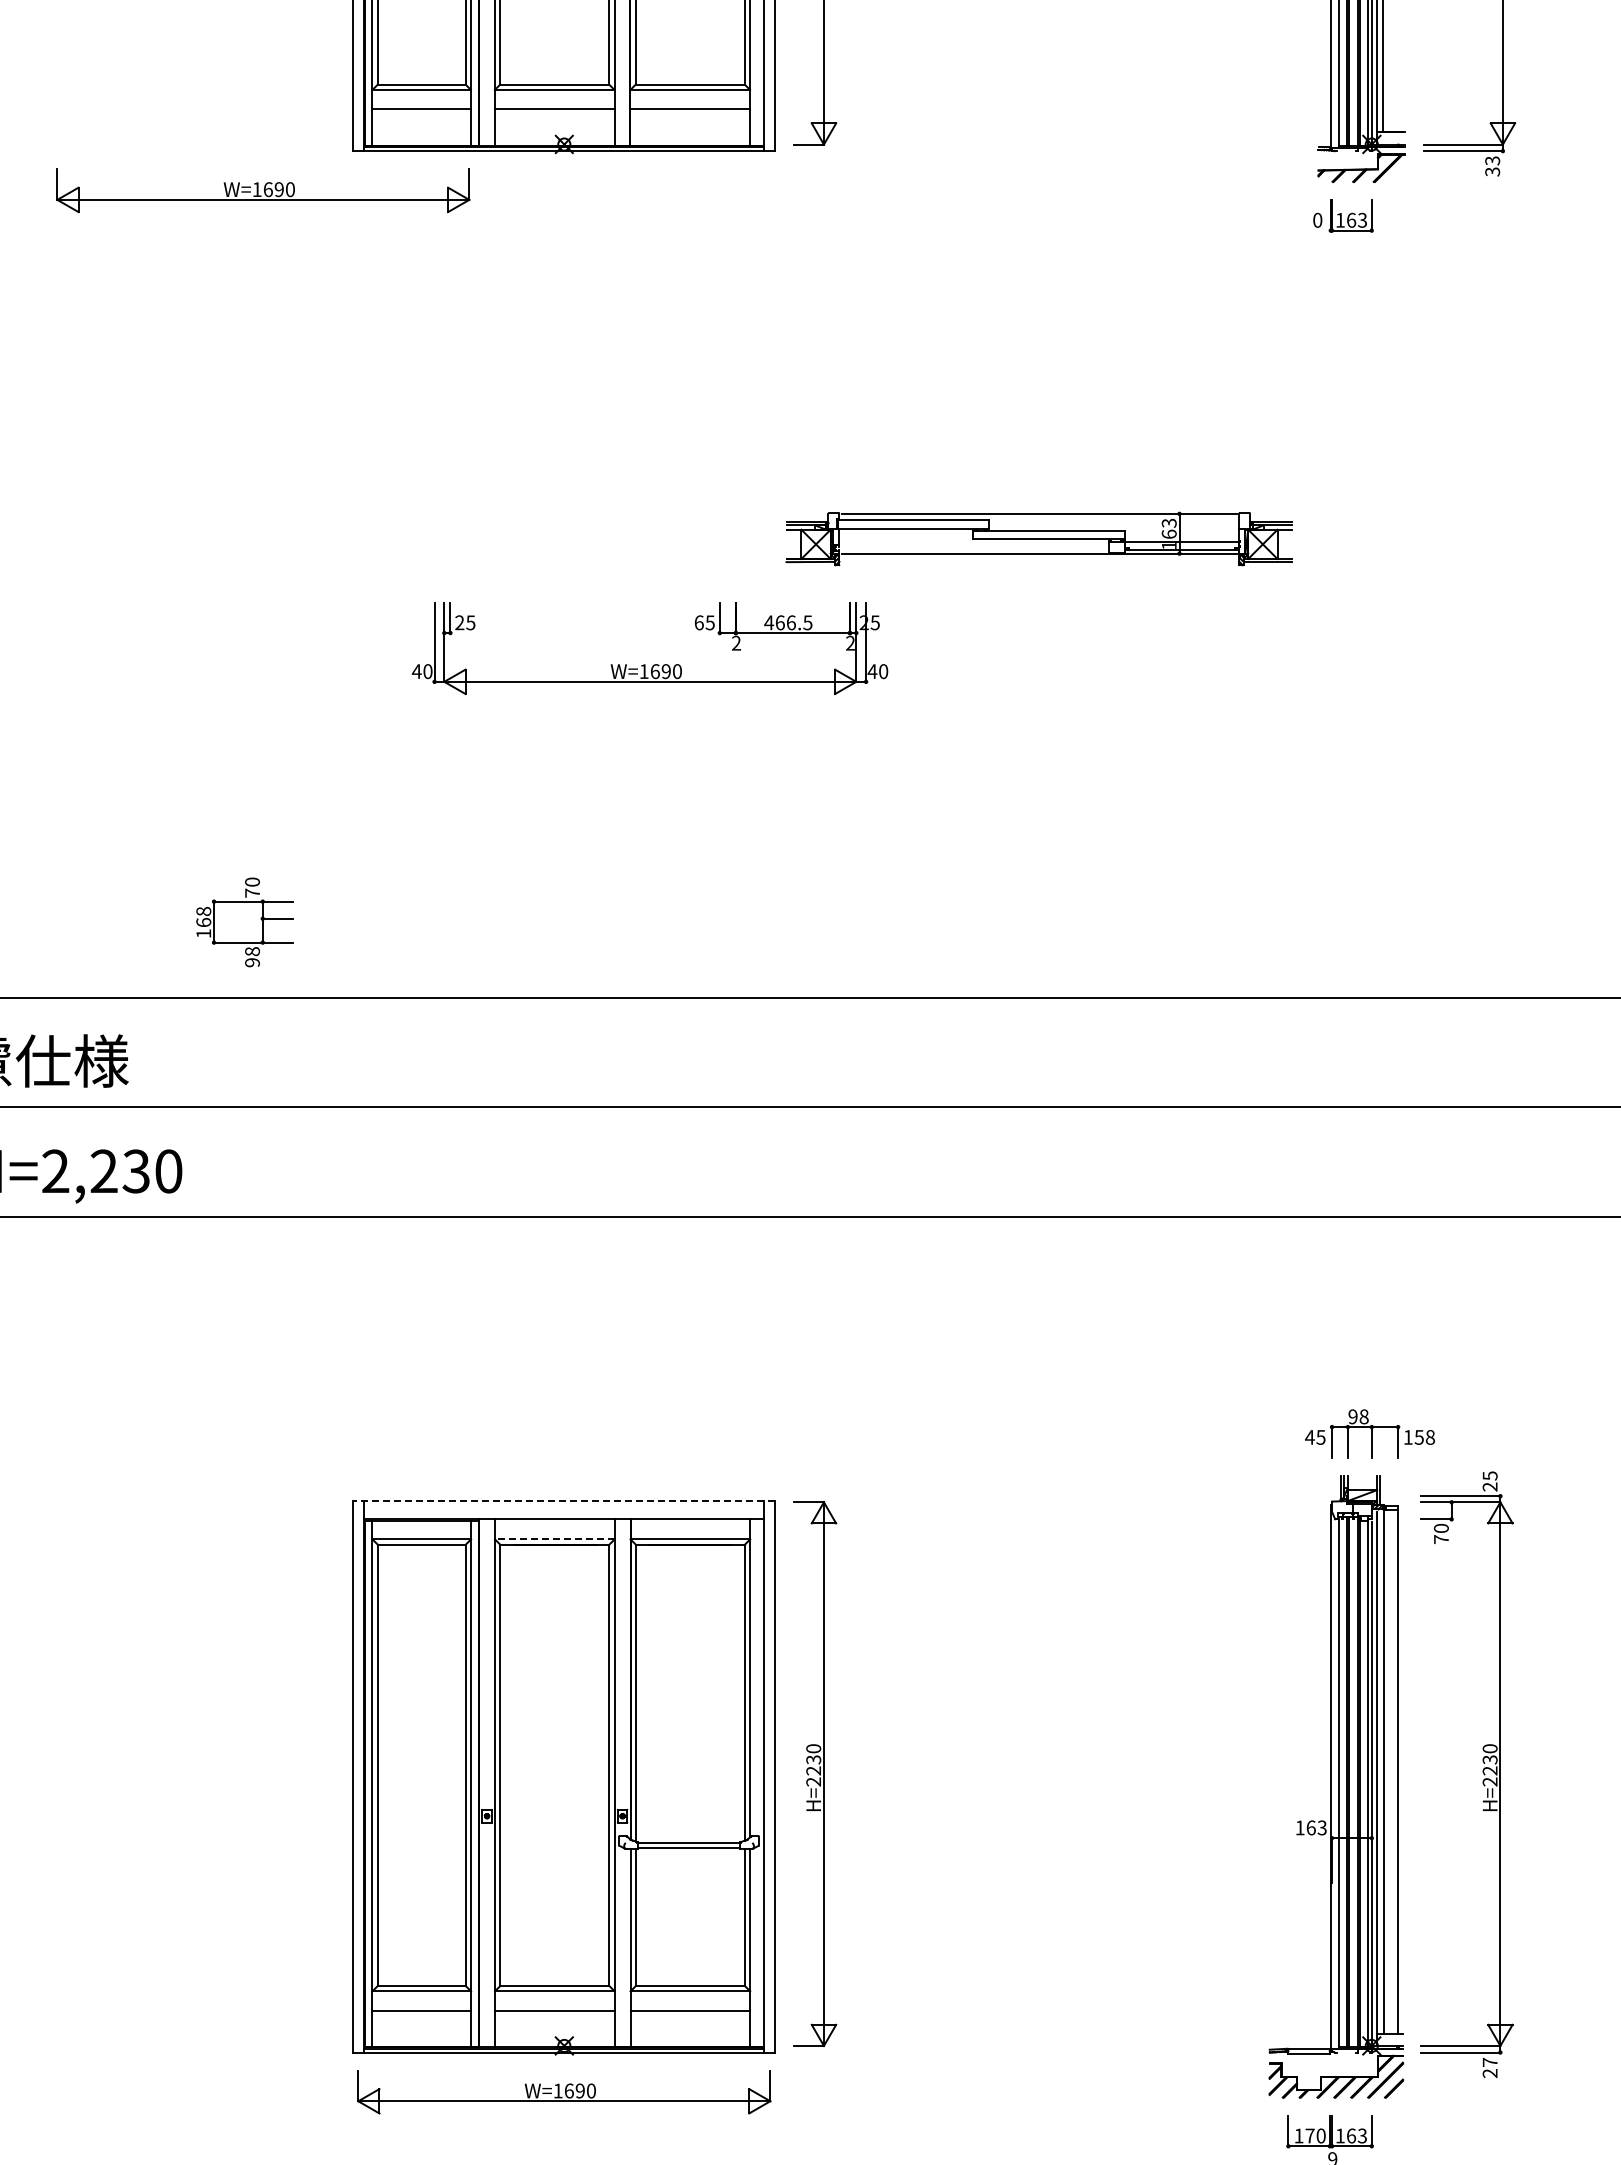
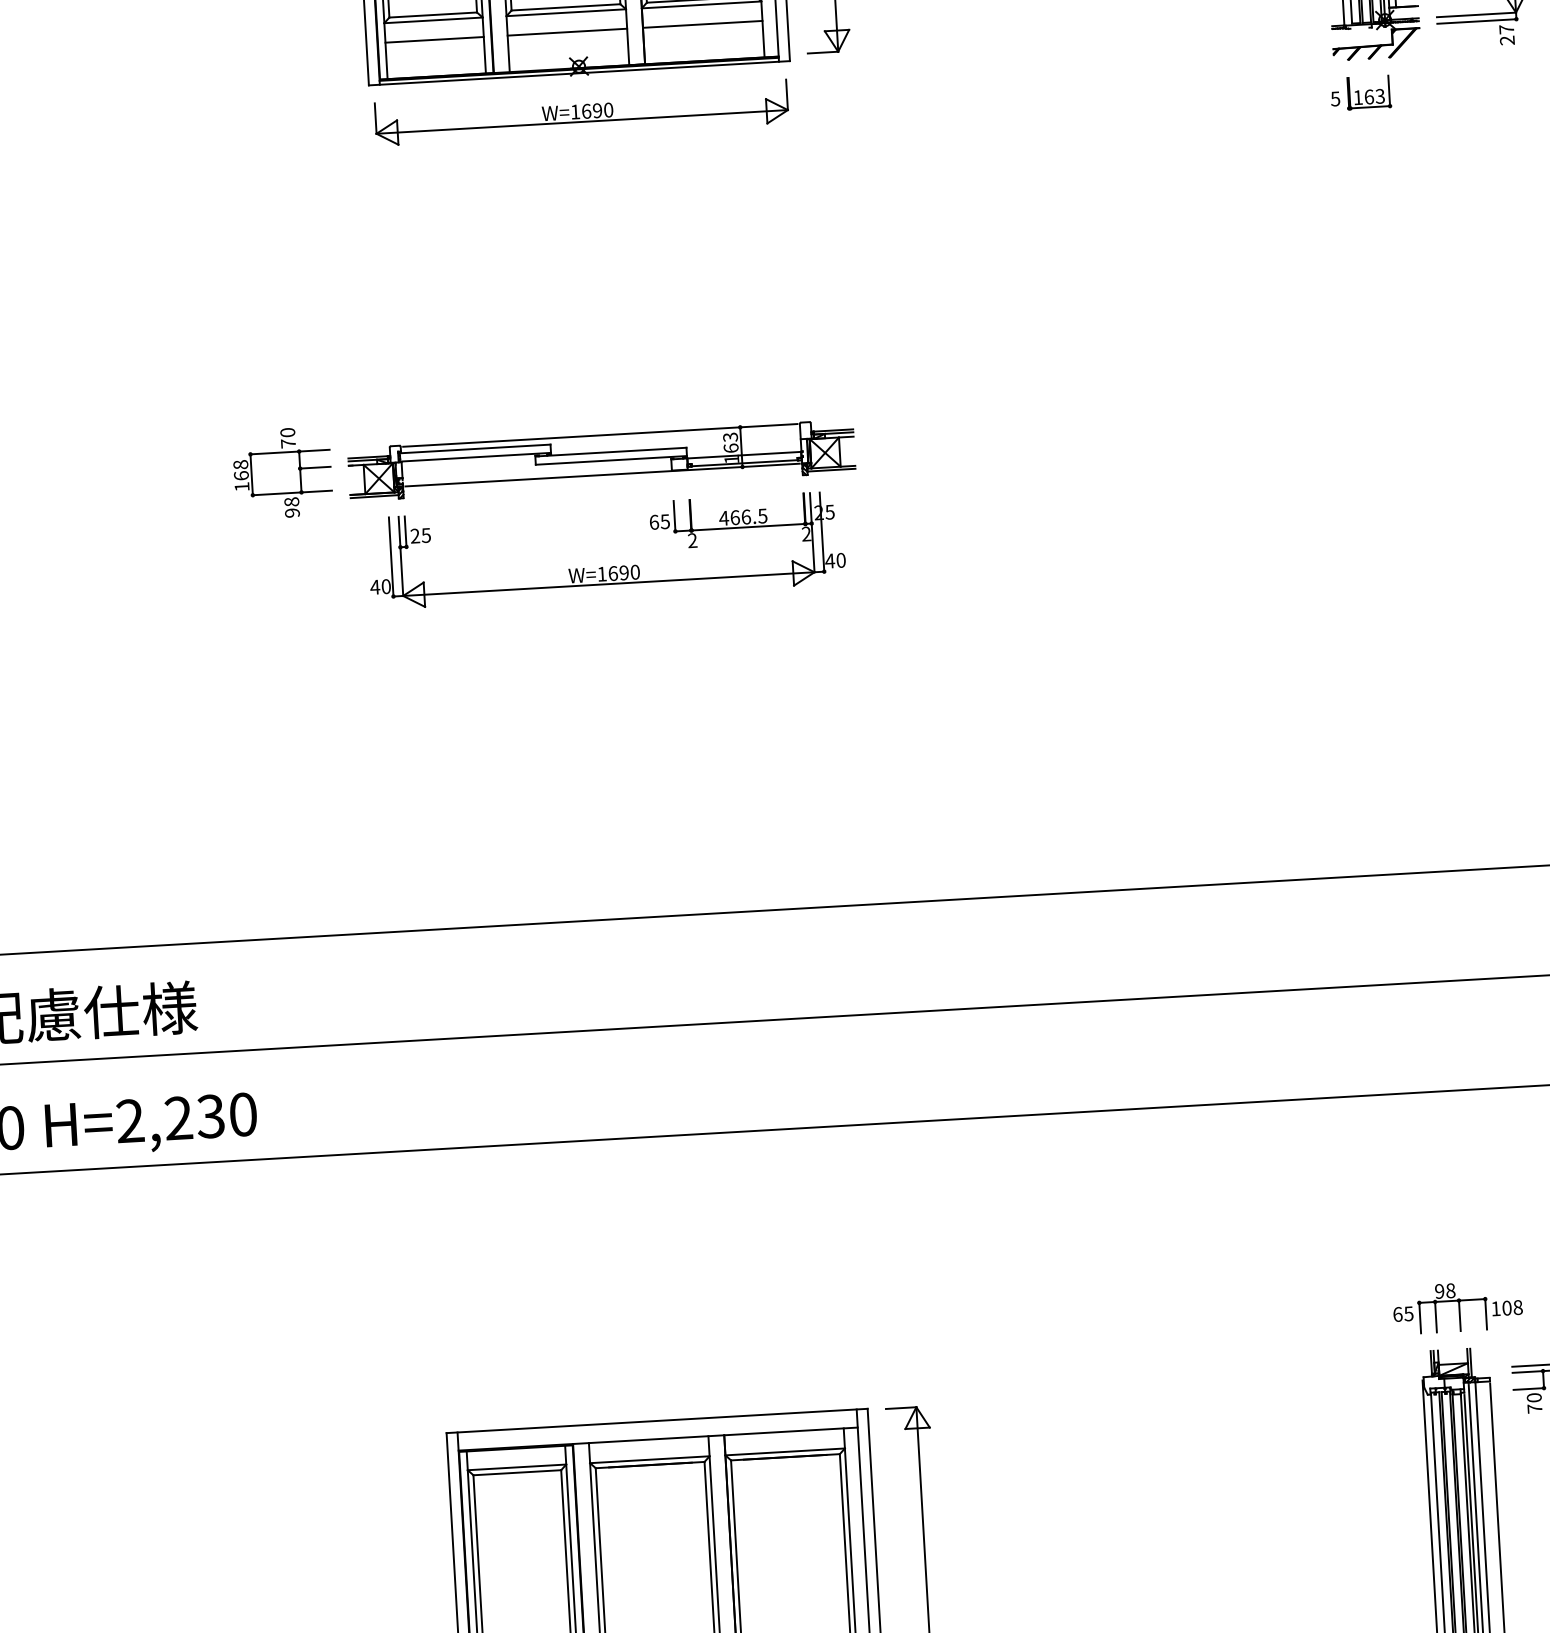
text: (1492, 166) -> (1506, 35), 33 -> 27
part: (263, 190) -> (581, 112), moved
text: (1317, 219) -> (1335, 98), 0 -> 5
part: (1038, 538) -> (600, 460), moved
part: (645, 664) -> (603, 567), moved
part: (244, 922) -> (282, 473), moved
text: (1309, 1437) -> (1397, 1314), 45 -> 65
text: (1418, 1437) -> (1506, 1308), 158 -> 108
line: (564, 1501) -> (657, 1421), dashed -> solid
line: (554, 1539) -> (649, 1459), dashed -> solid

